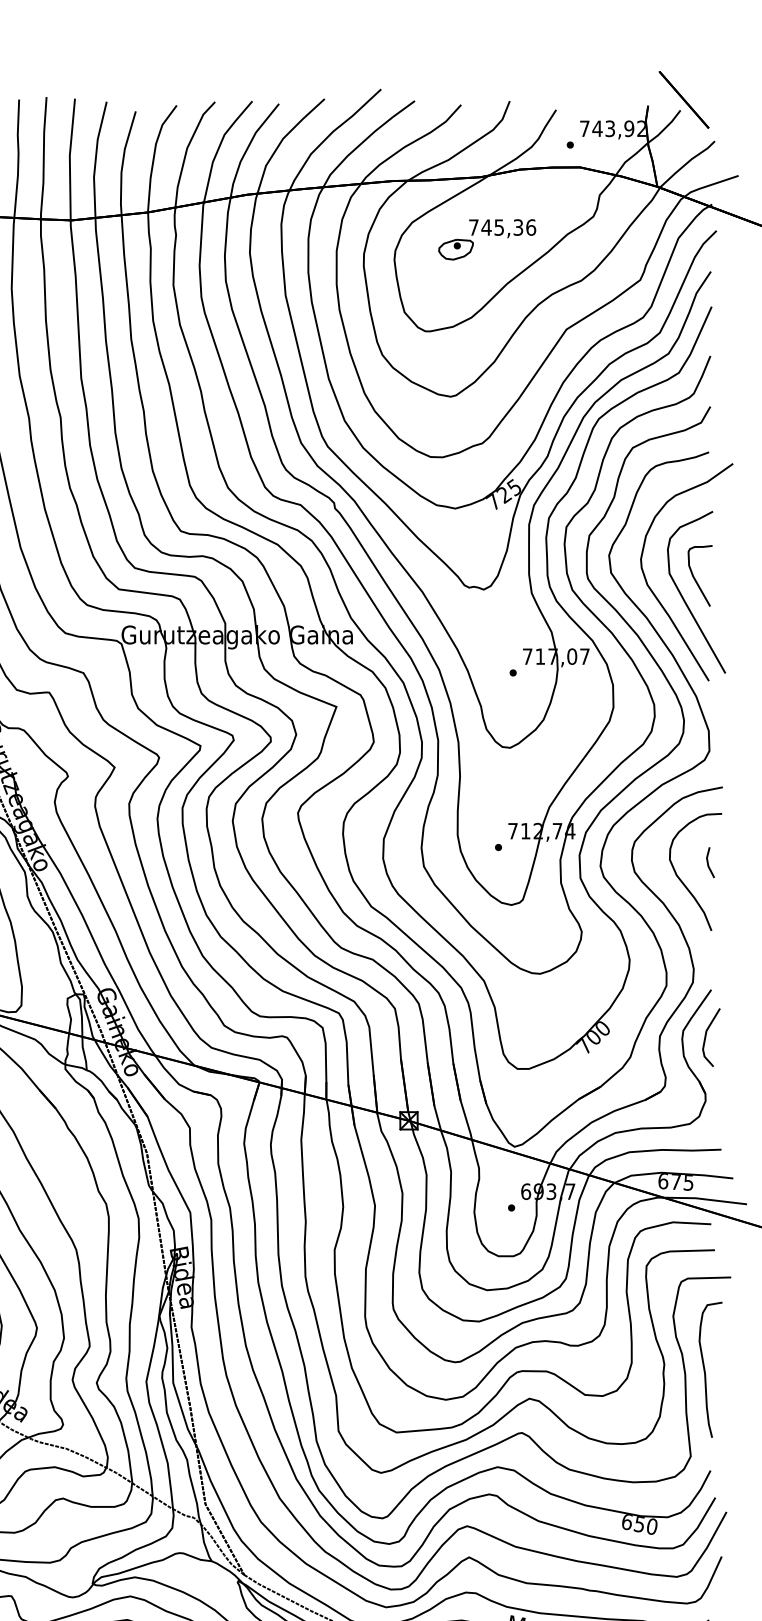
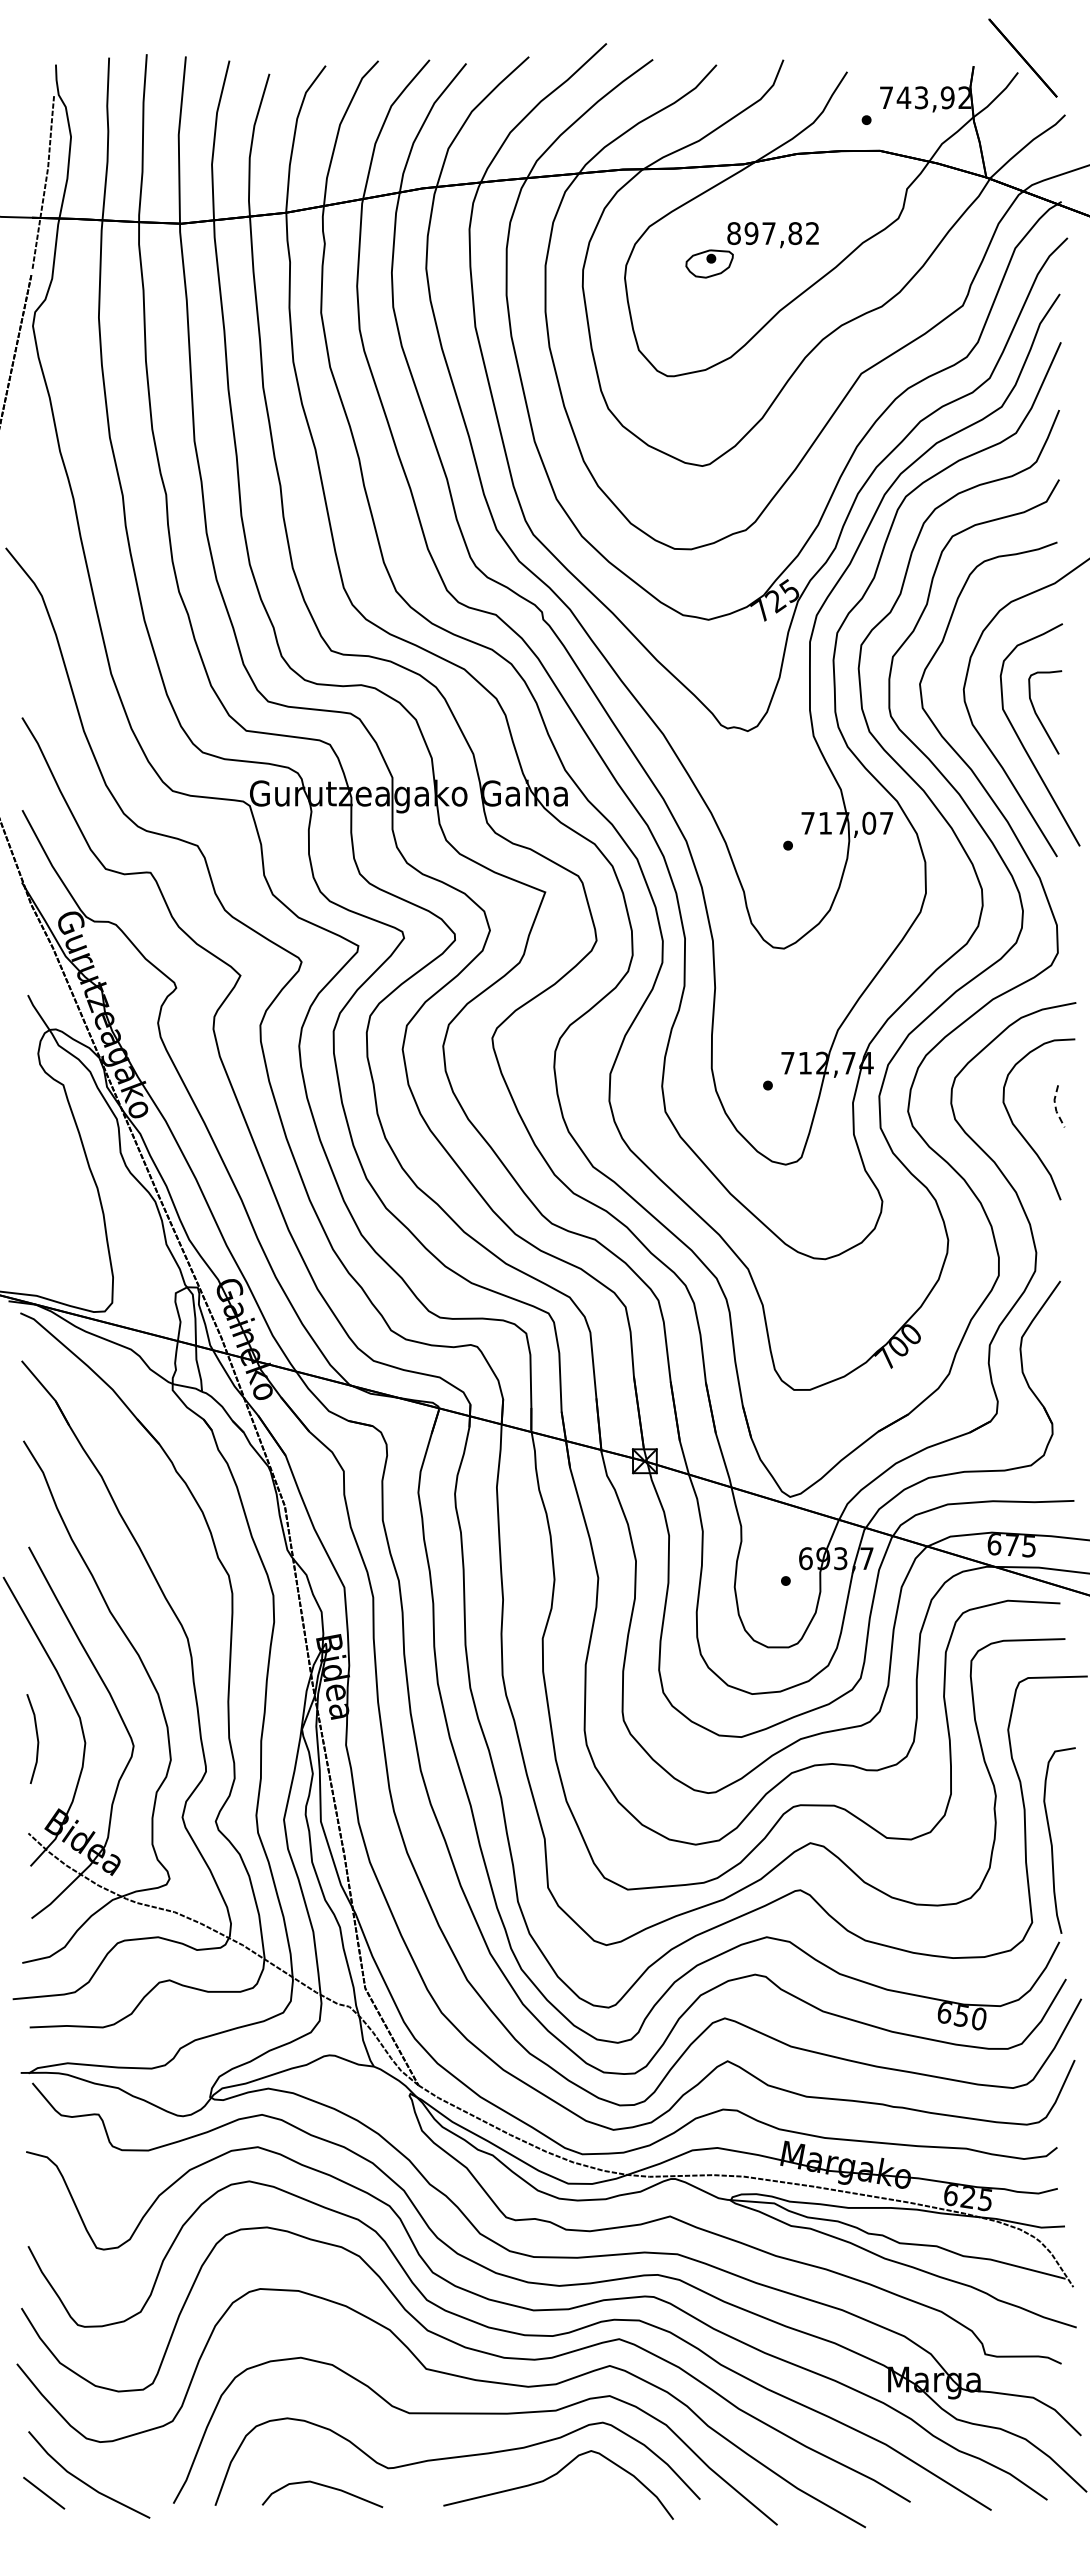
text: (502, 227) -> (773, 233), 745,36 -> 897,82
line: (707, 863) -> (1055, 1107), solid -> dashed
line: (706, 1037) -> (1053, 1346), removed
curve: (705, 1371) -> (1052, 1842), moved

